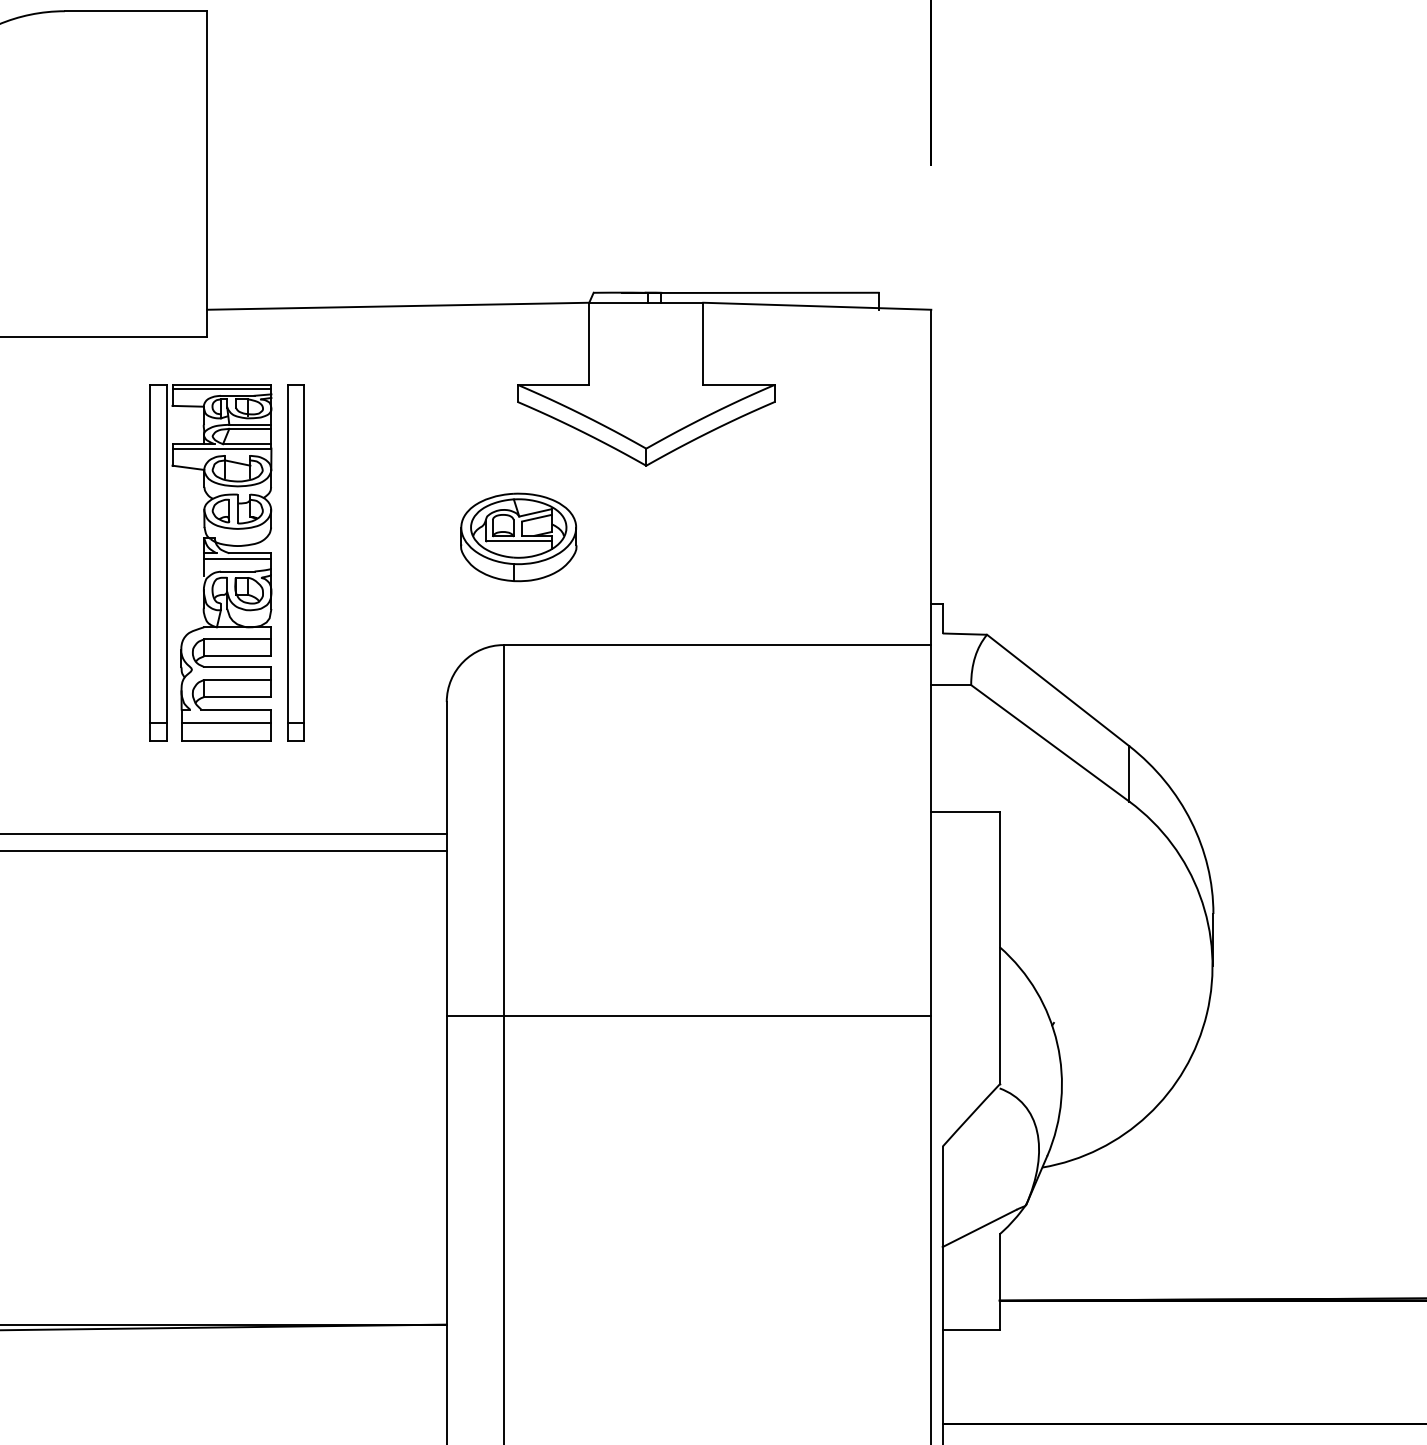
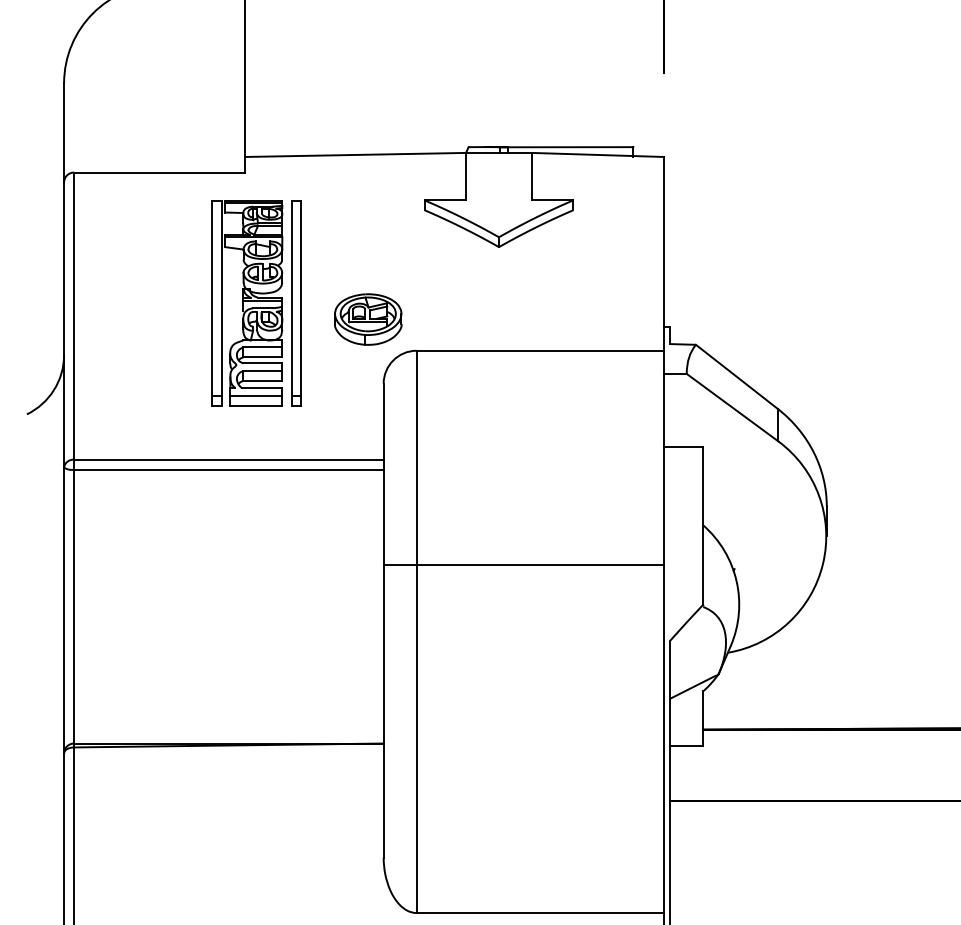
part: (519, 537) -> (368, 319), moved

